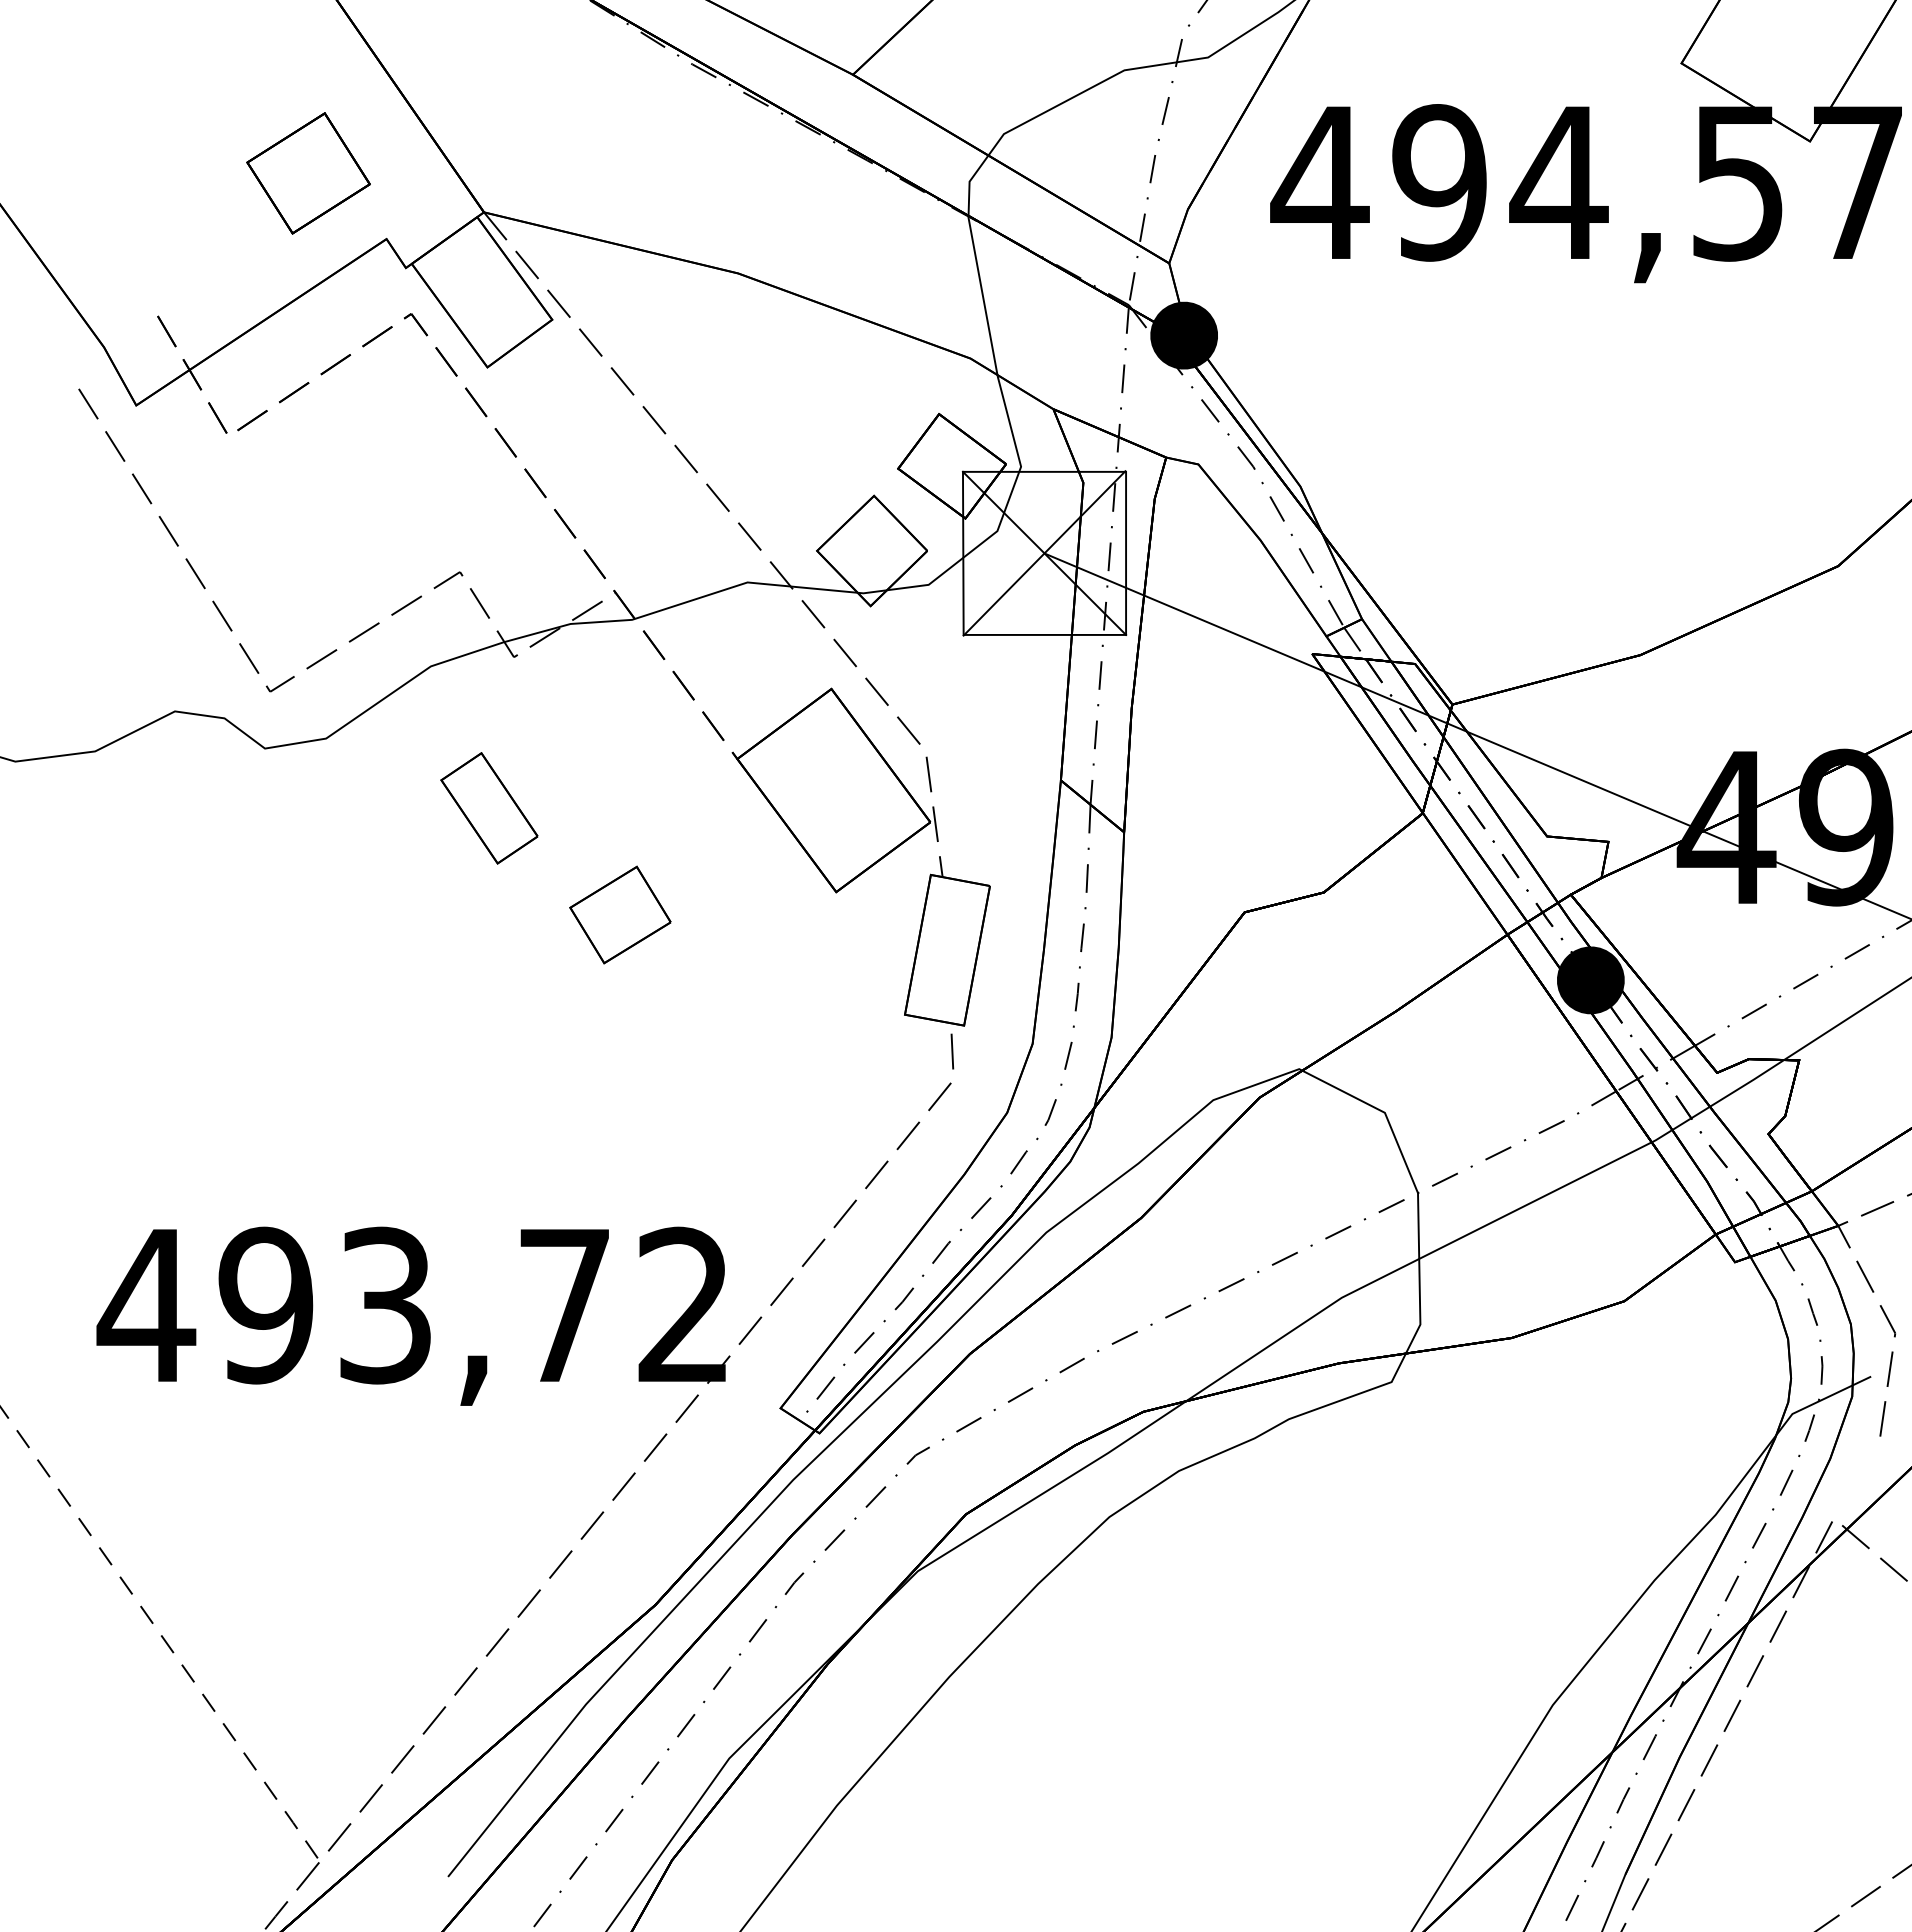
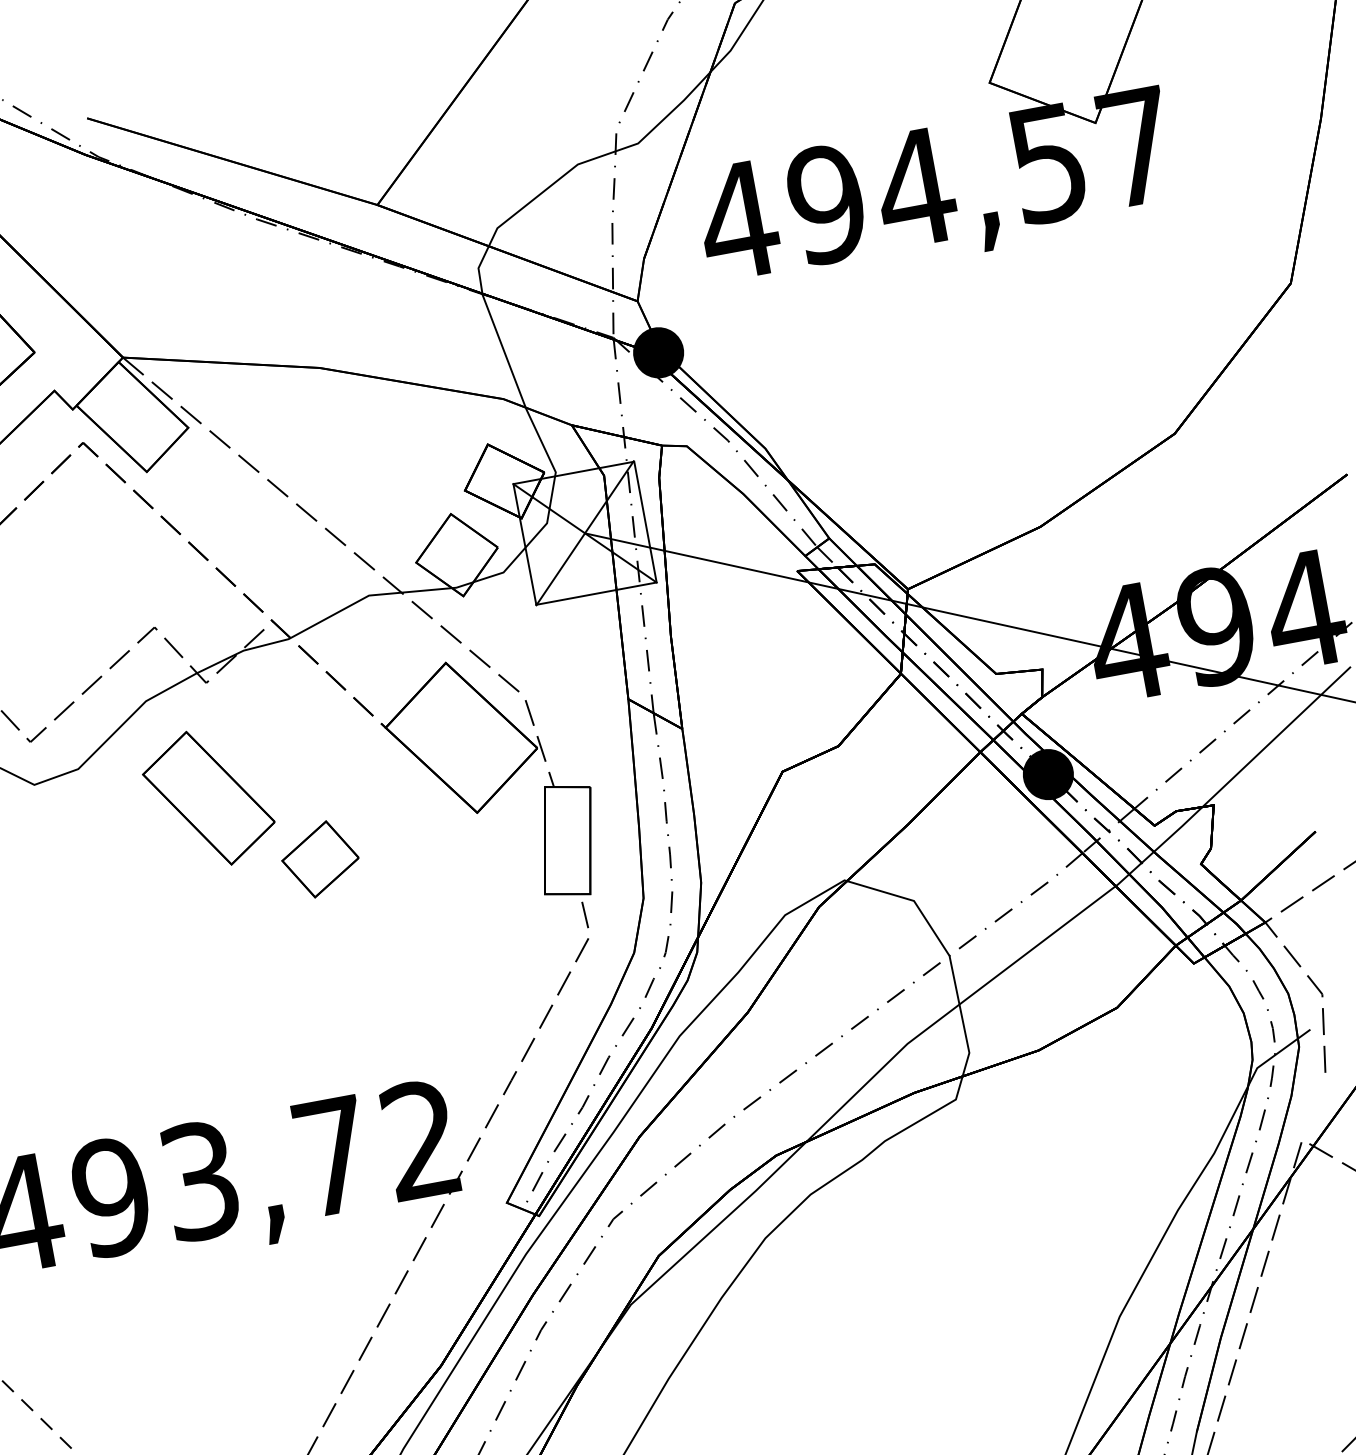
part: (489, 808) -> (208, 798), size x1.67

